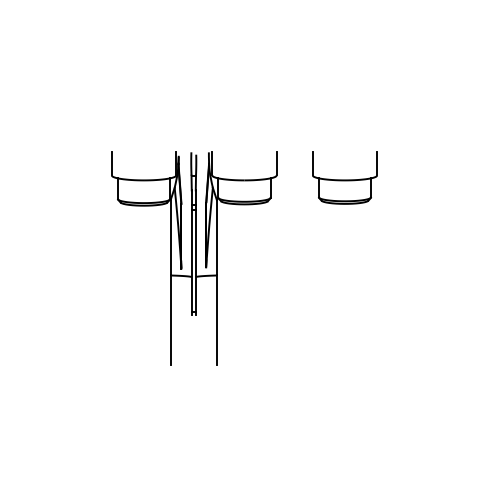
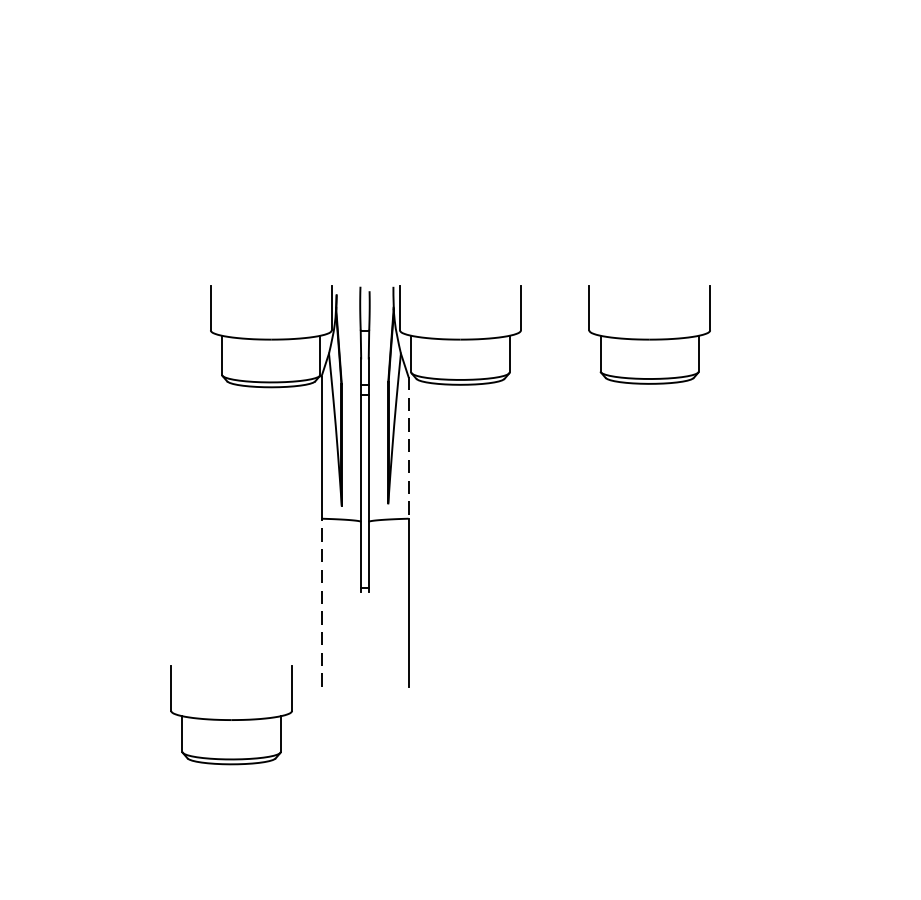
line: (216, 237) -> (407, 447), solid -> dashed
line: (170, 320) -> (321, 603), solid -> dashed
part: (122, 379) -> (230, 714), added

